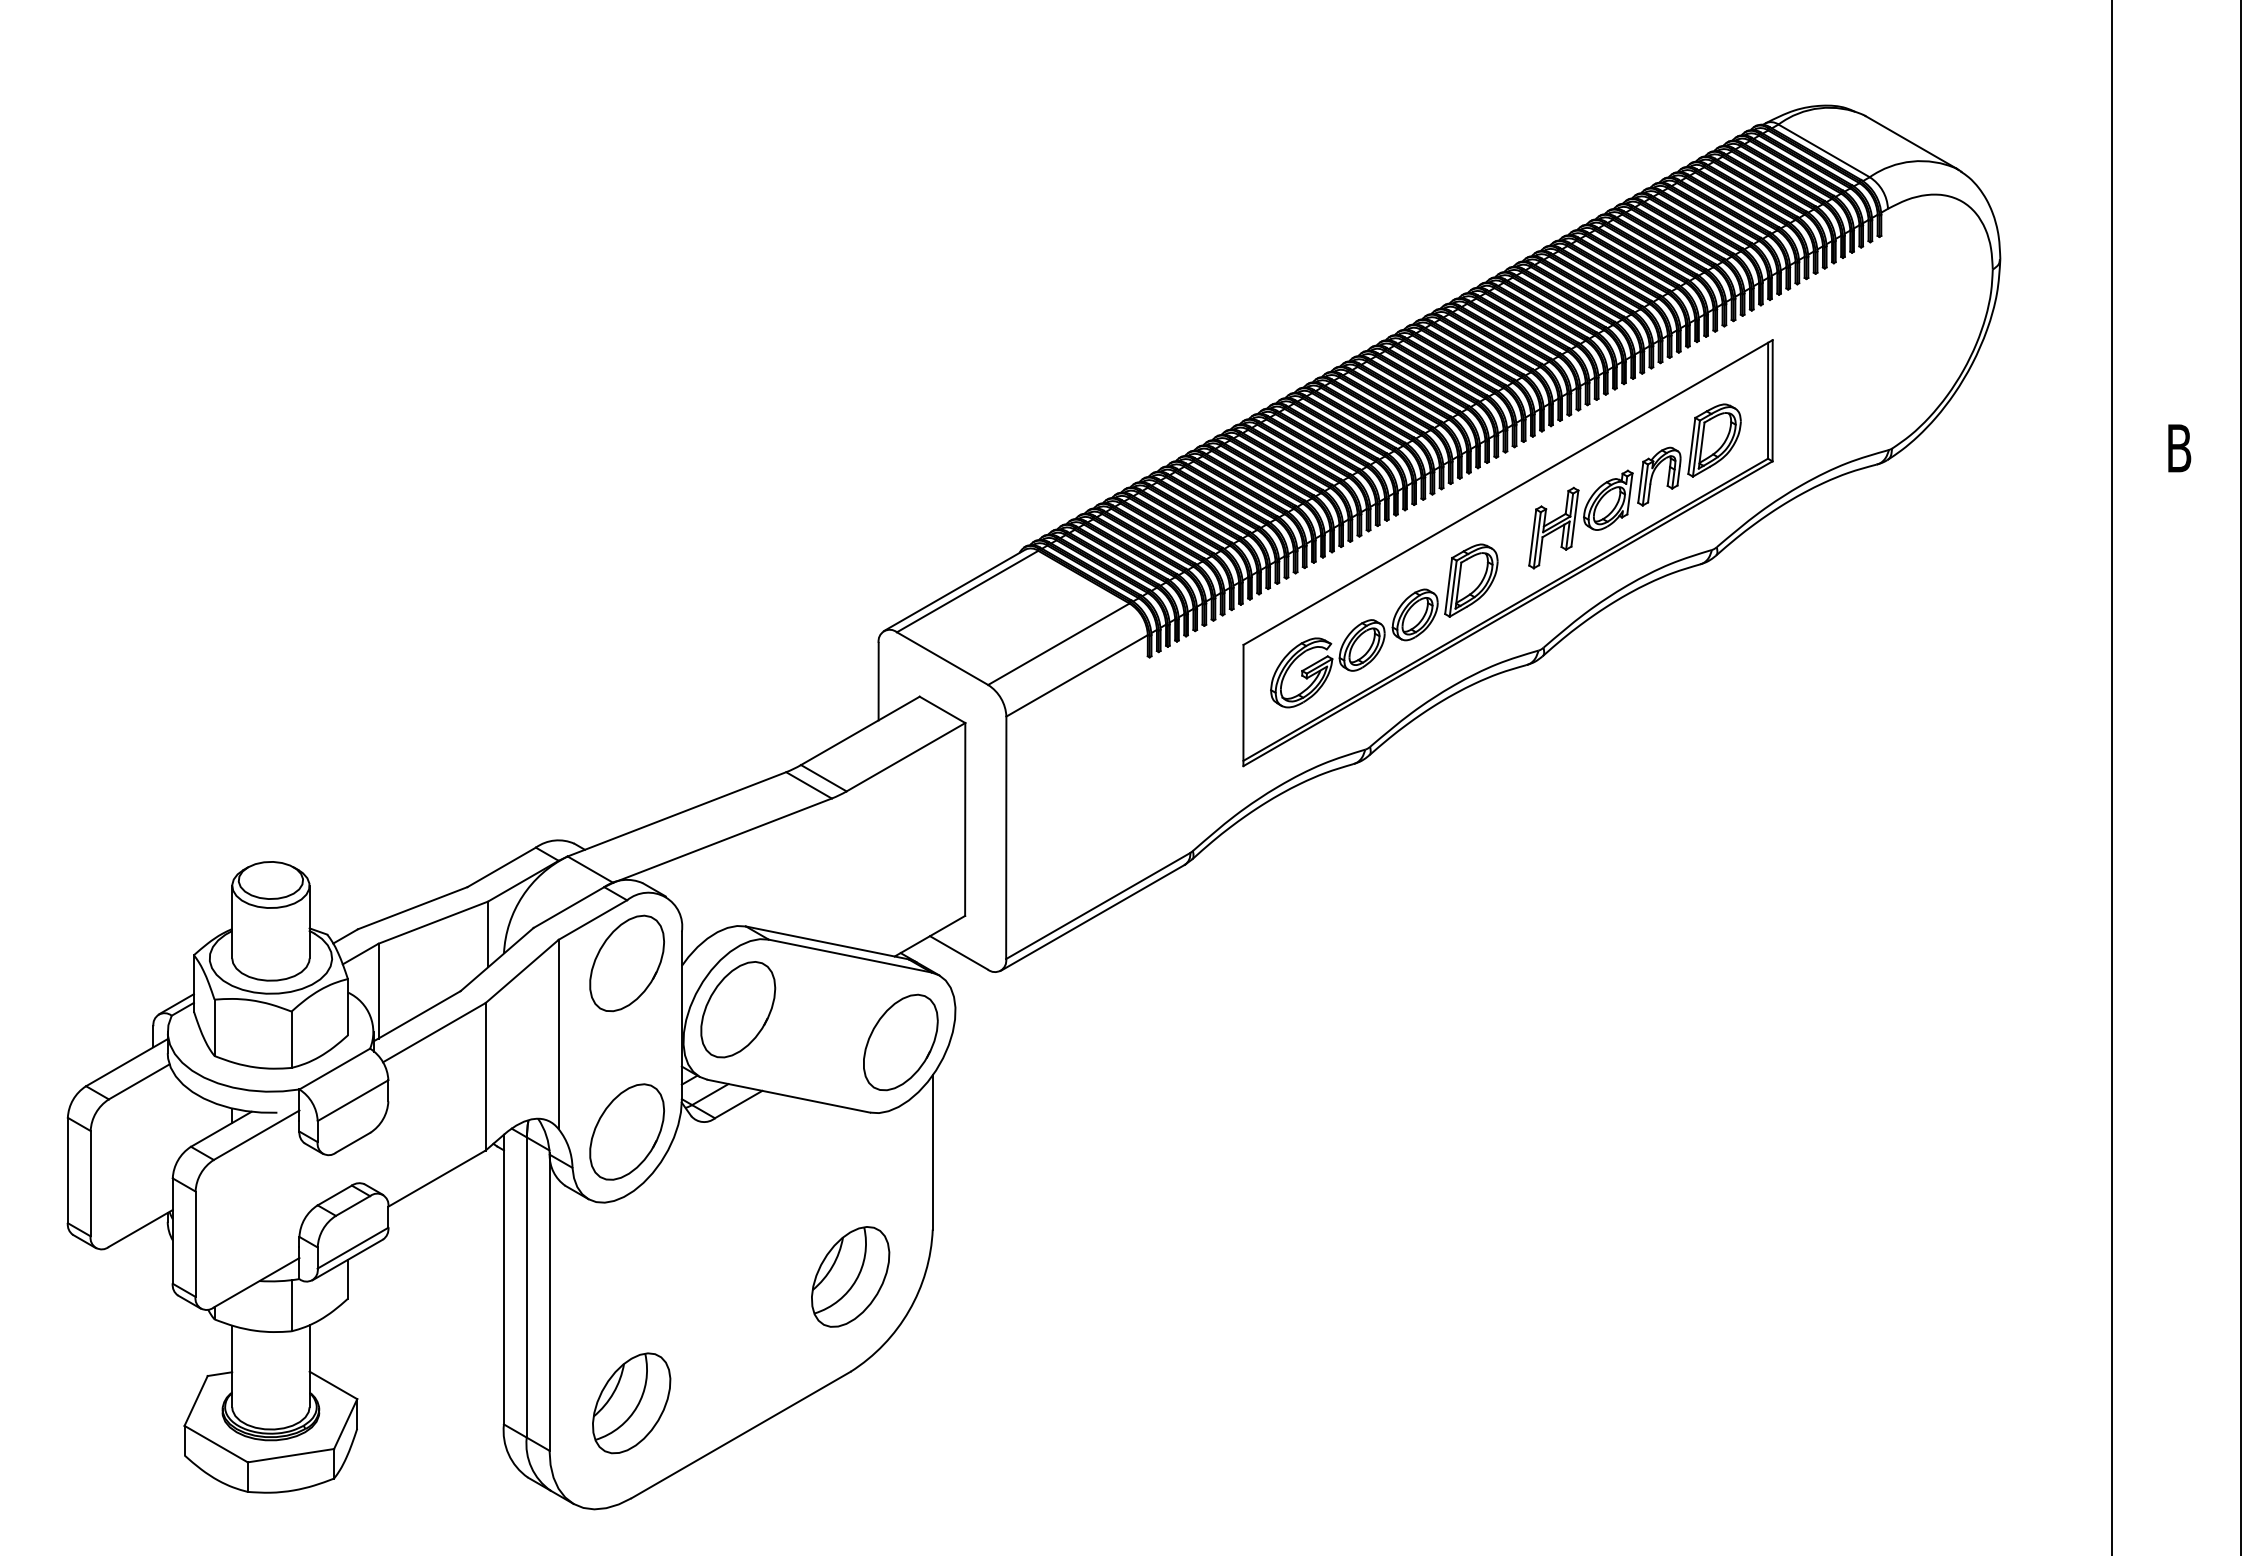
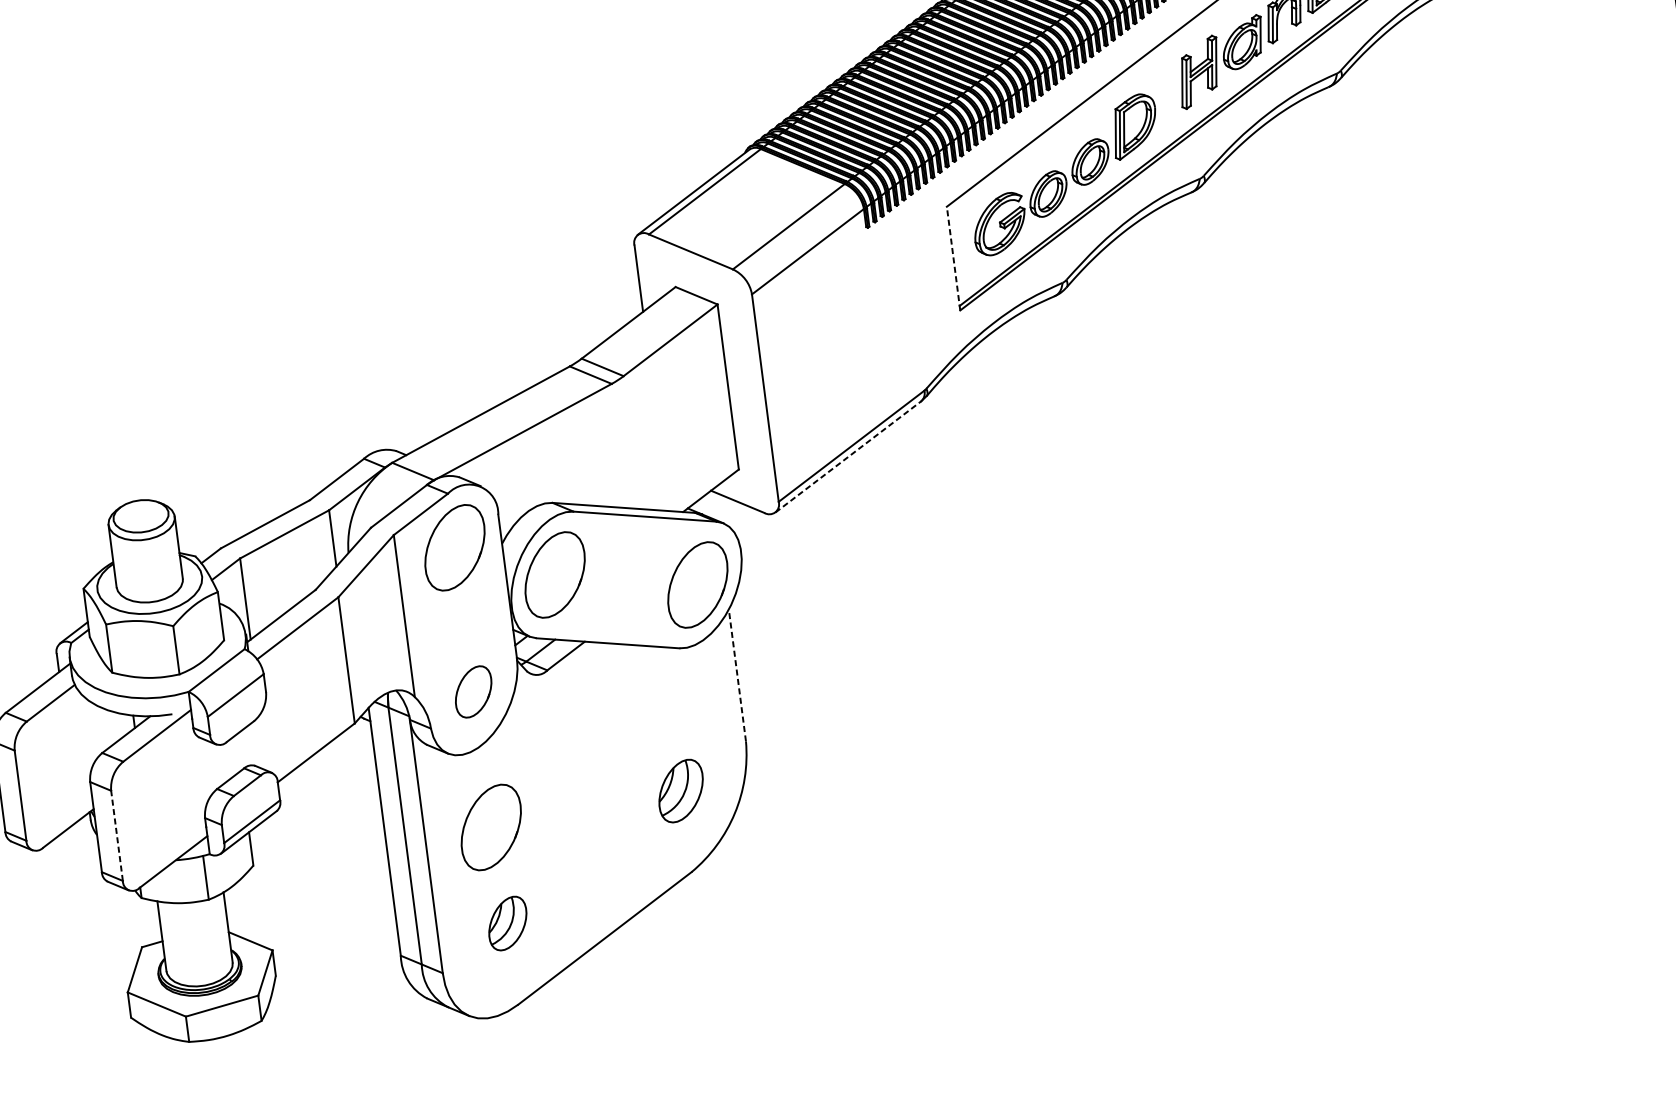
line: (1243, 705) -> (953, 258), solid -> dashed
line: (1093, 917) -> (848, 456), solid -> dashed
part: (626, 1131) -> (473, 691), size x0.6
line: (932, 1152) -> (737, 675), solid -> dashed
line: (195, 1244) -> (116, 836), solid -> dashed
part: (850, 1276) -> (680, 790), size x0.7
part: (626, 1290) -> (490, 827), added
part: (631, 1403) -> (507, 923), size x0.6

